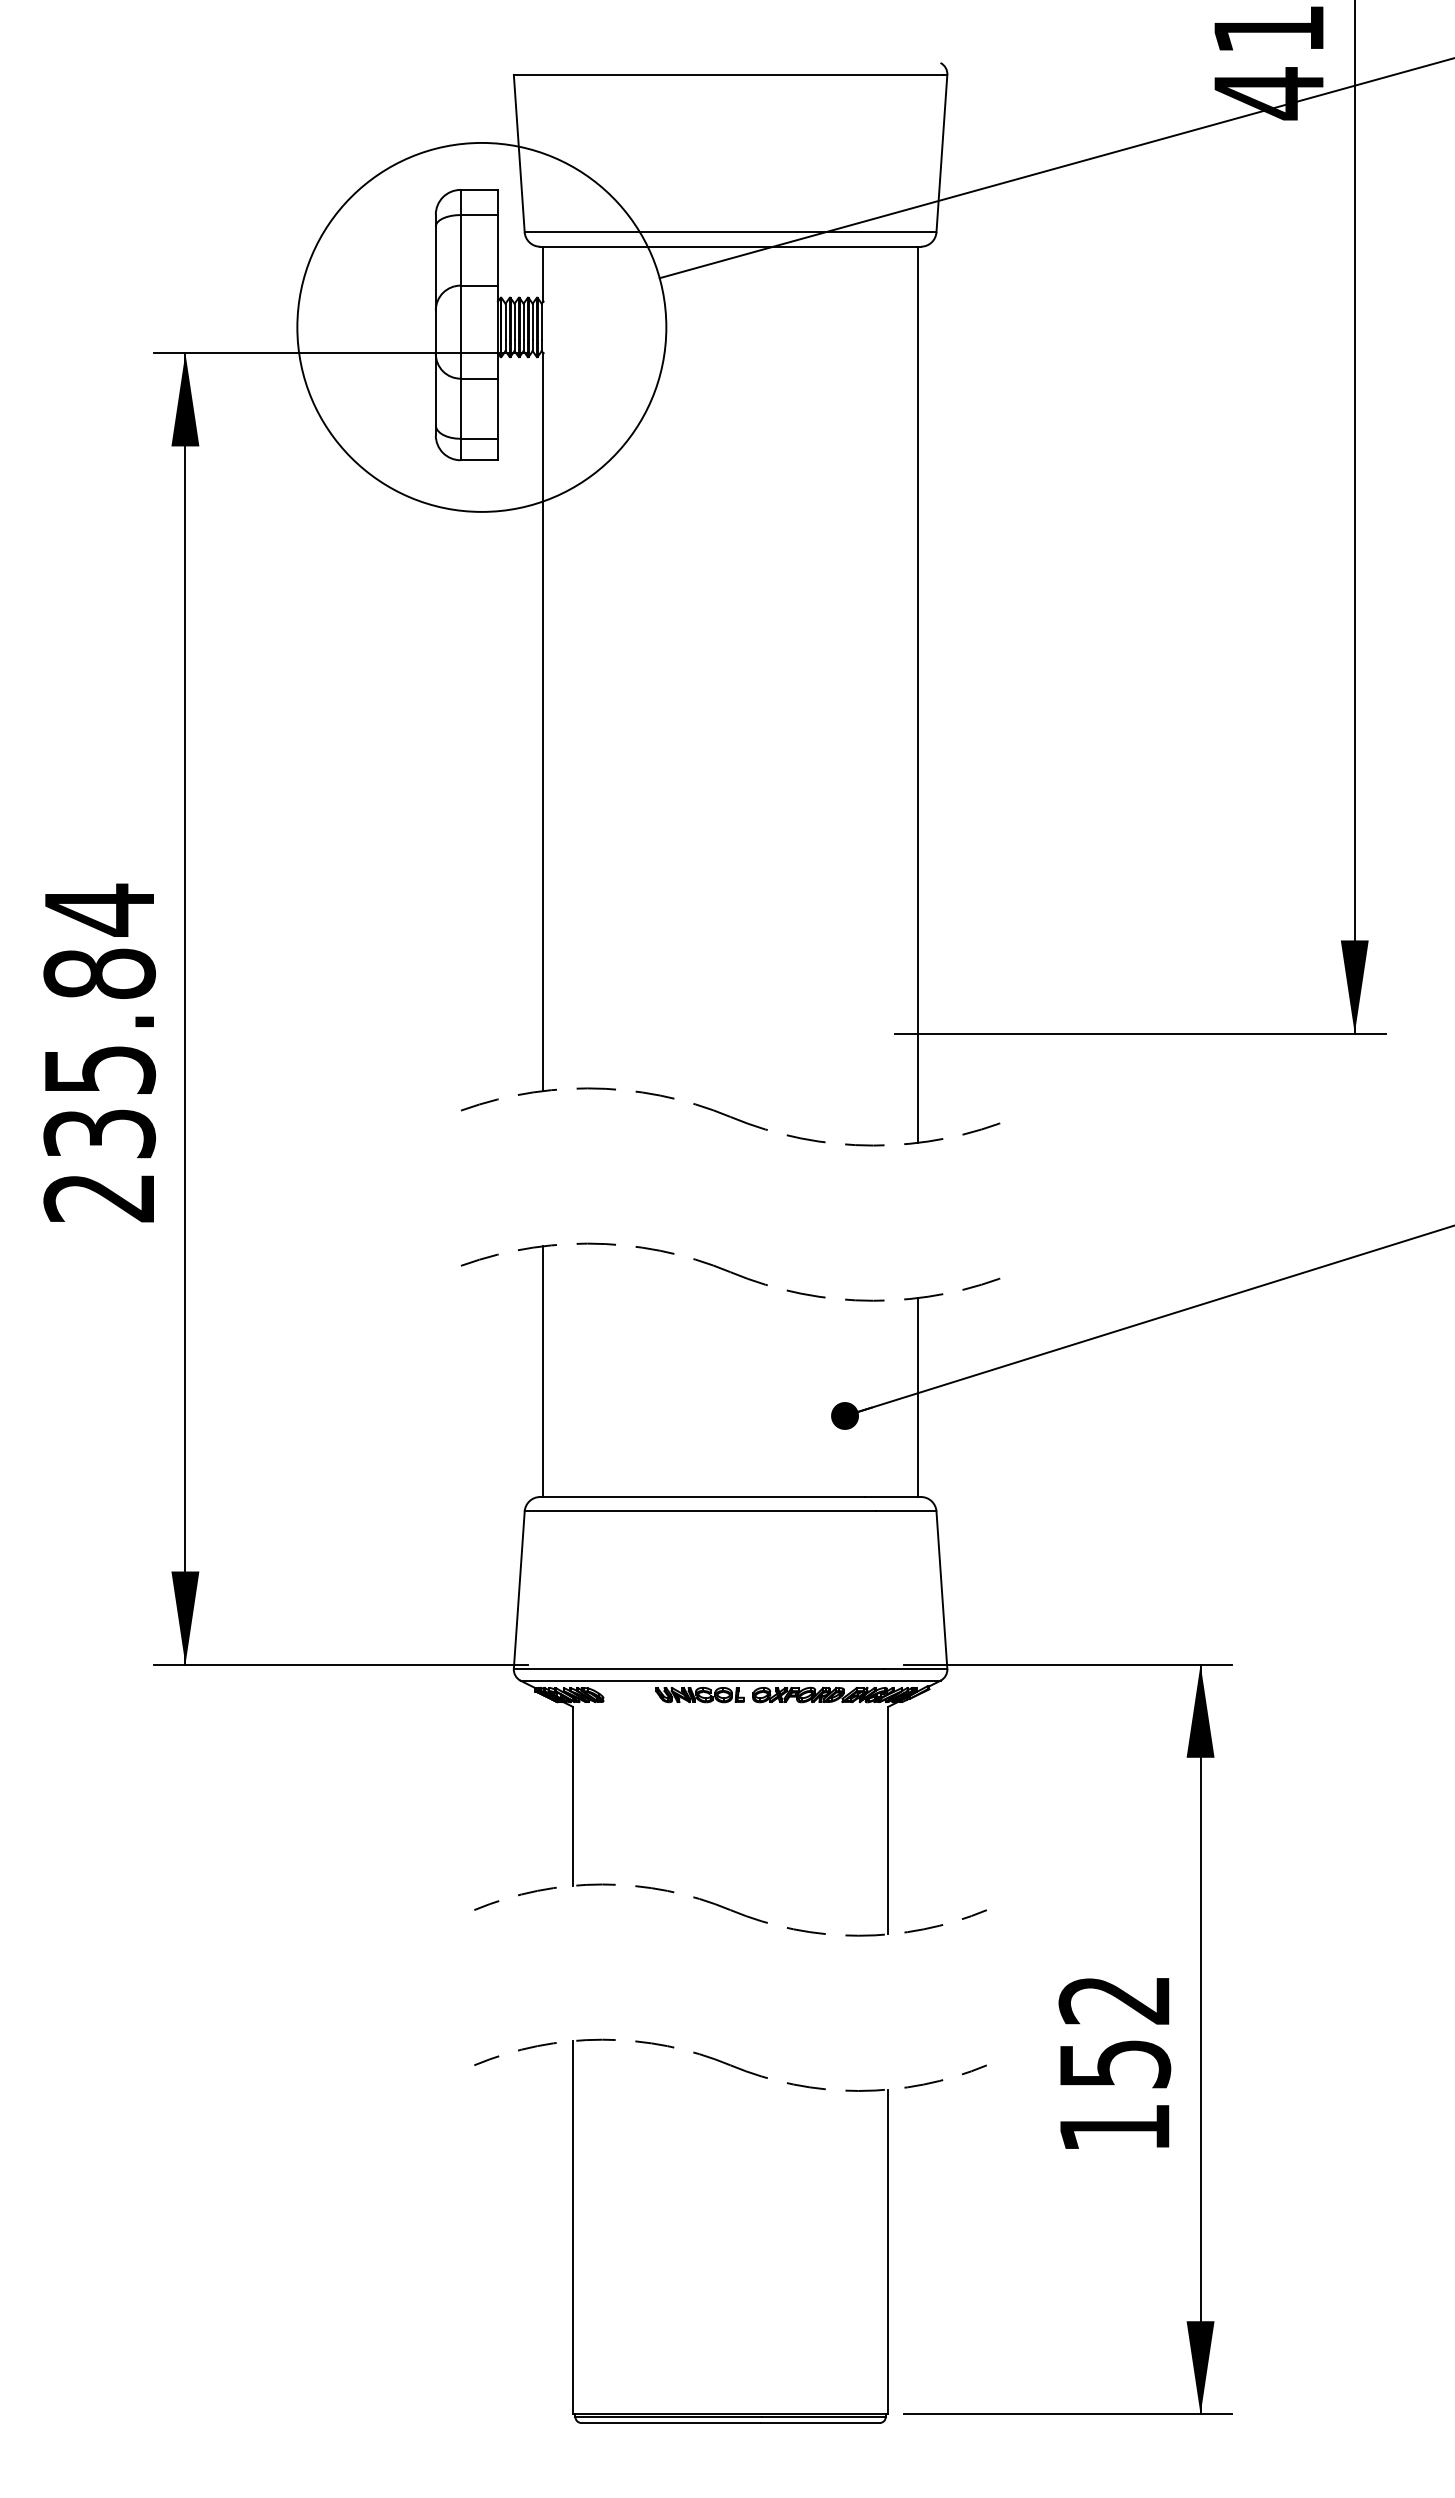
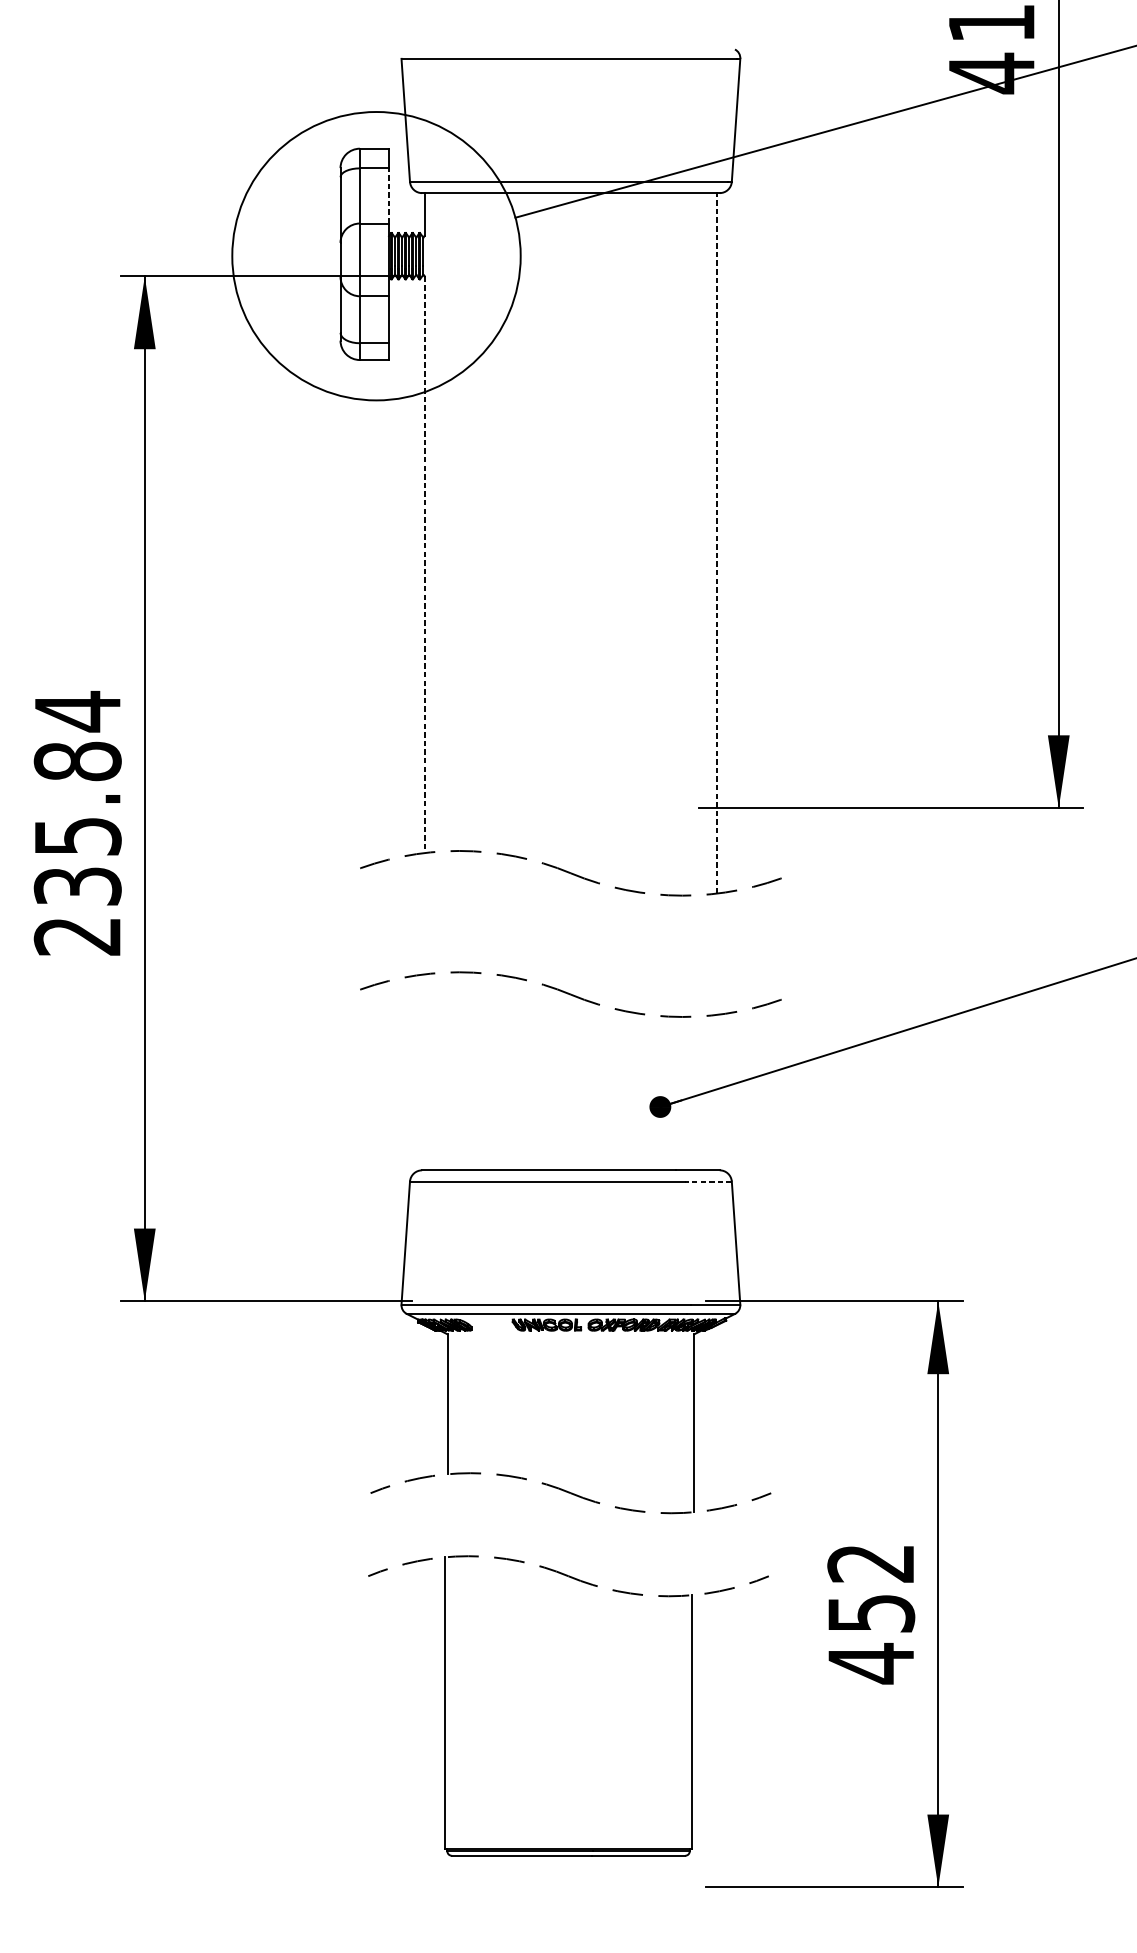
line: (497, 249) -> (388, 195), solid -> dashed
line: (917, 694) -> (717, 543), solid -> dashed
line: (543, 722) -> (424, 564), solid -> dashed
line: (543, 1371) -> (424, 1072), removed
line: (917, 1397) -> (717, 1092), removed
line: (905, 1511) -> (707, 1181), solid -> dashed
part: (764, 2078) -> (595, 1586), moved
text: (1114, 2127) -> (870, 1663), 152 -> 452

